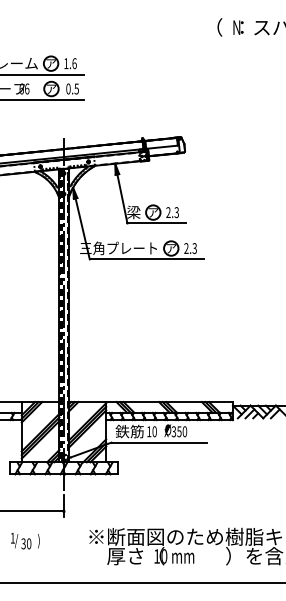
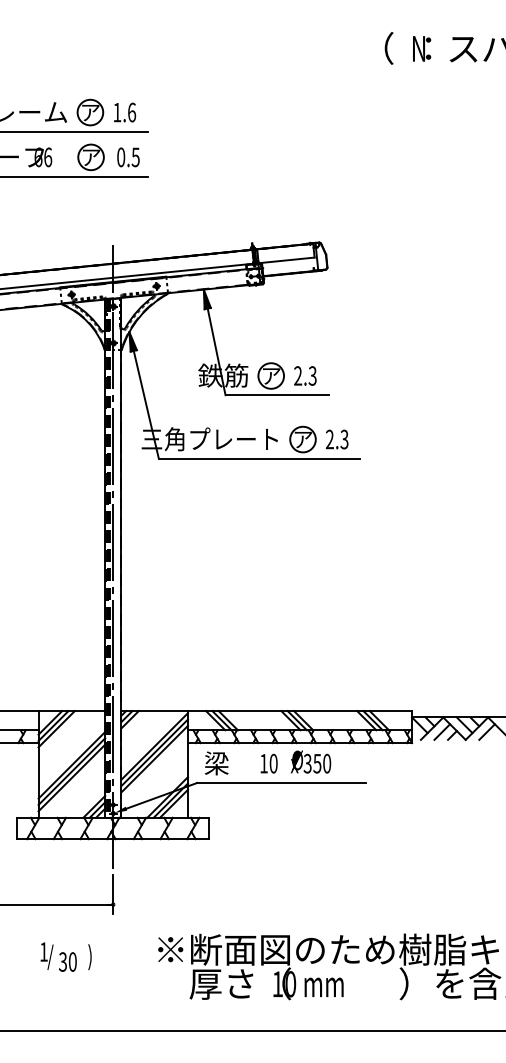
text: (126, 212) -> (223, 375), 梁 -> 鉄筋
text: (129, 431) -> (229, 763), 鉄筋 -> 梁
text: (25, 541) -> (66, 957), moved

